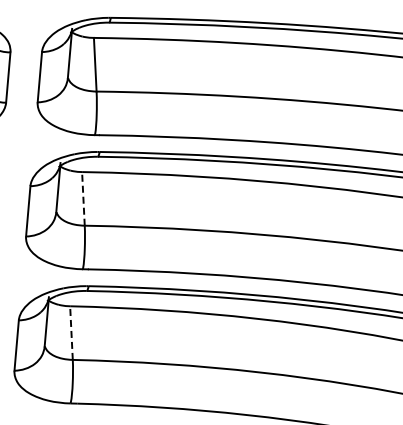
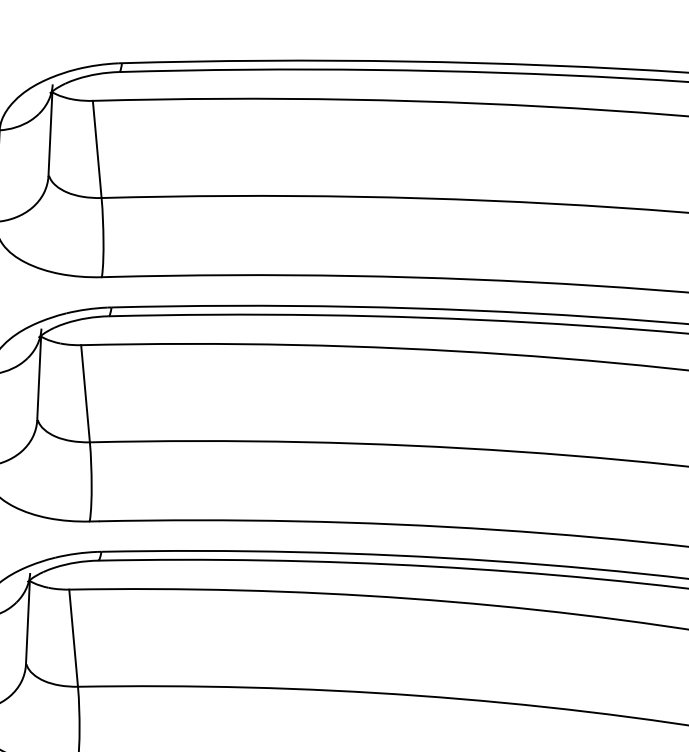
line: (83, 198) -> (85, 393), dashed -> solid
line: (71, 333) -> (73, 638), dashed -> solid

